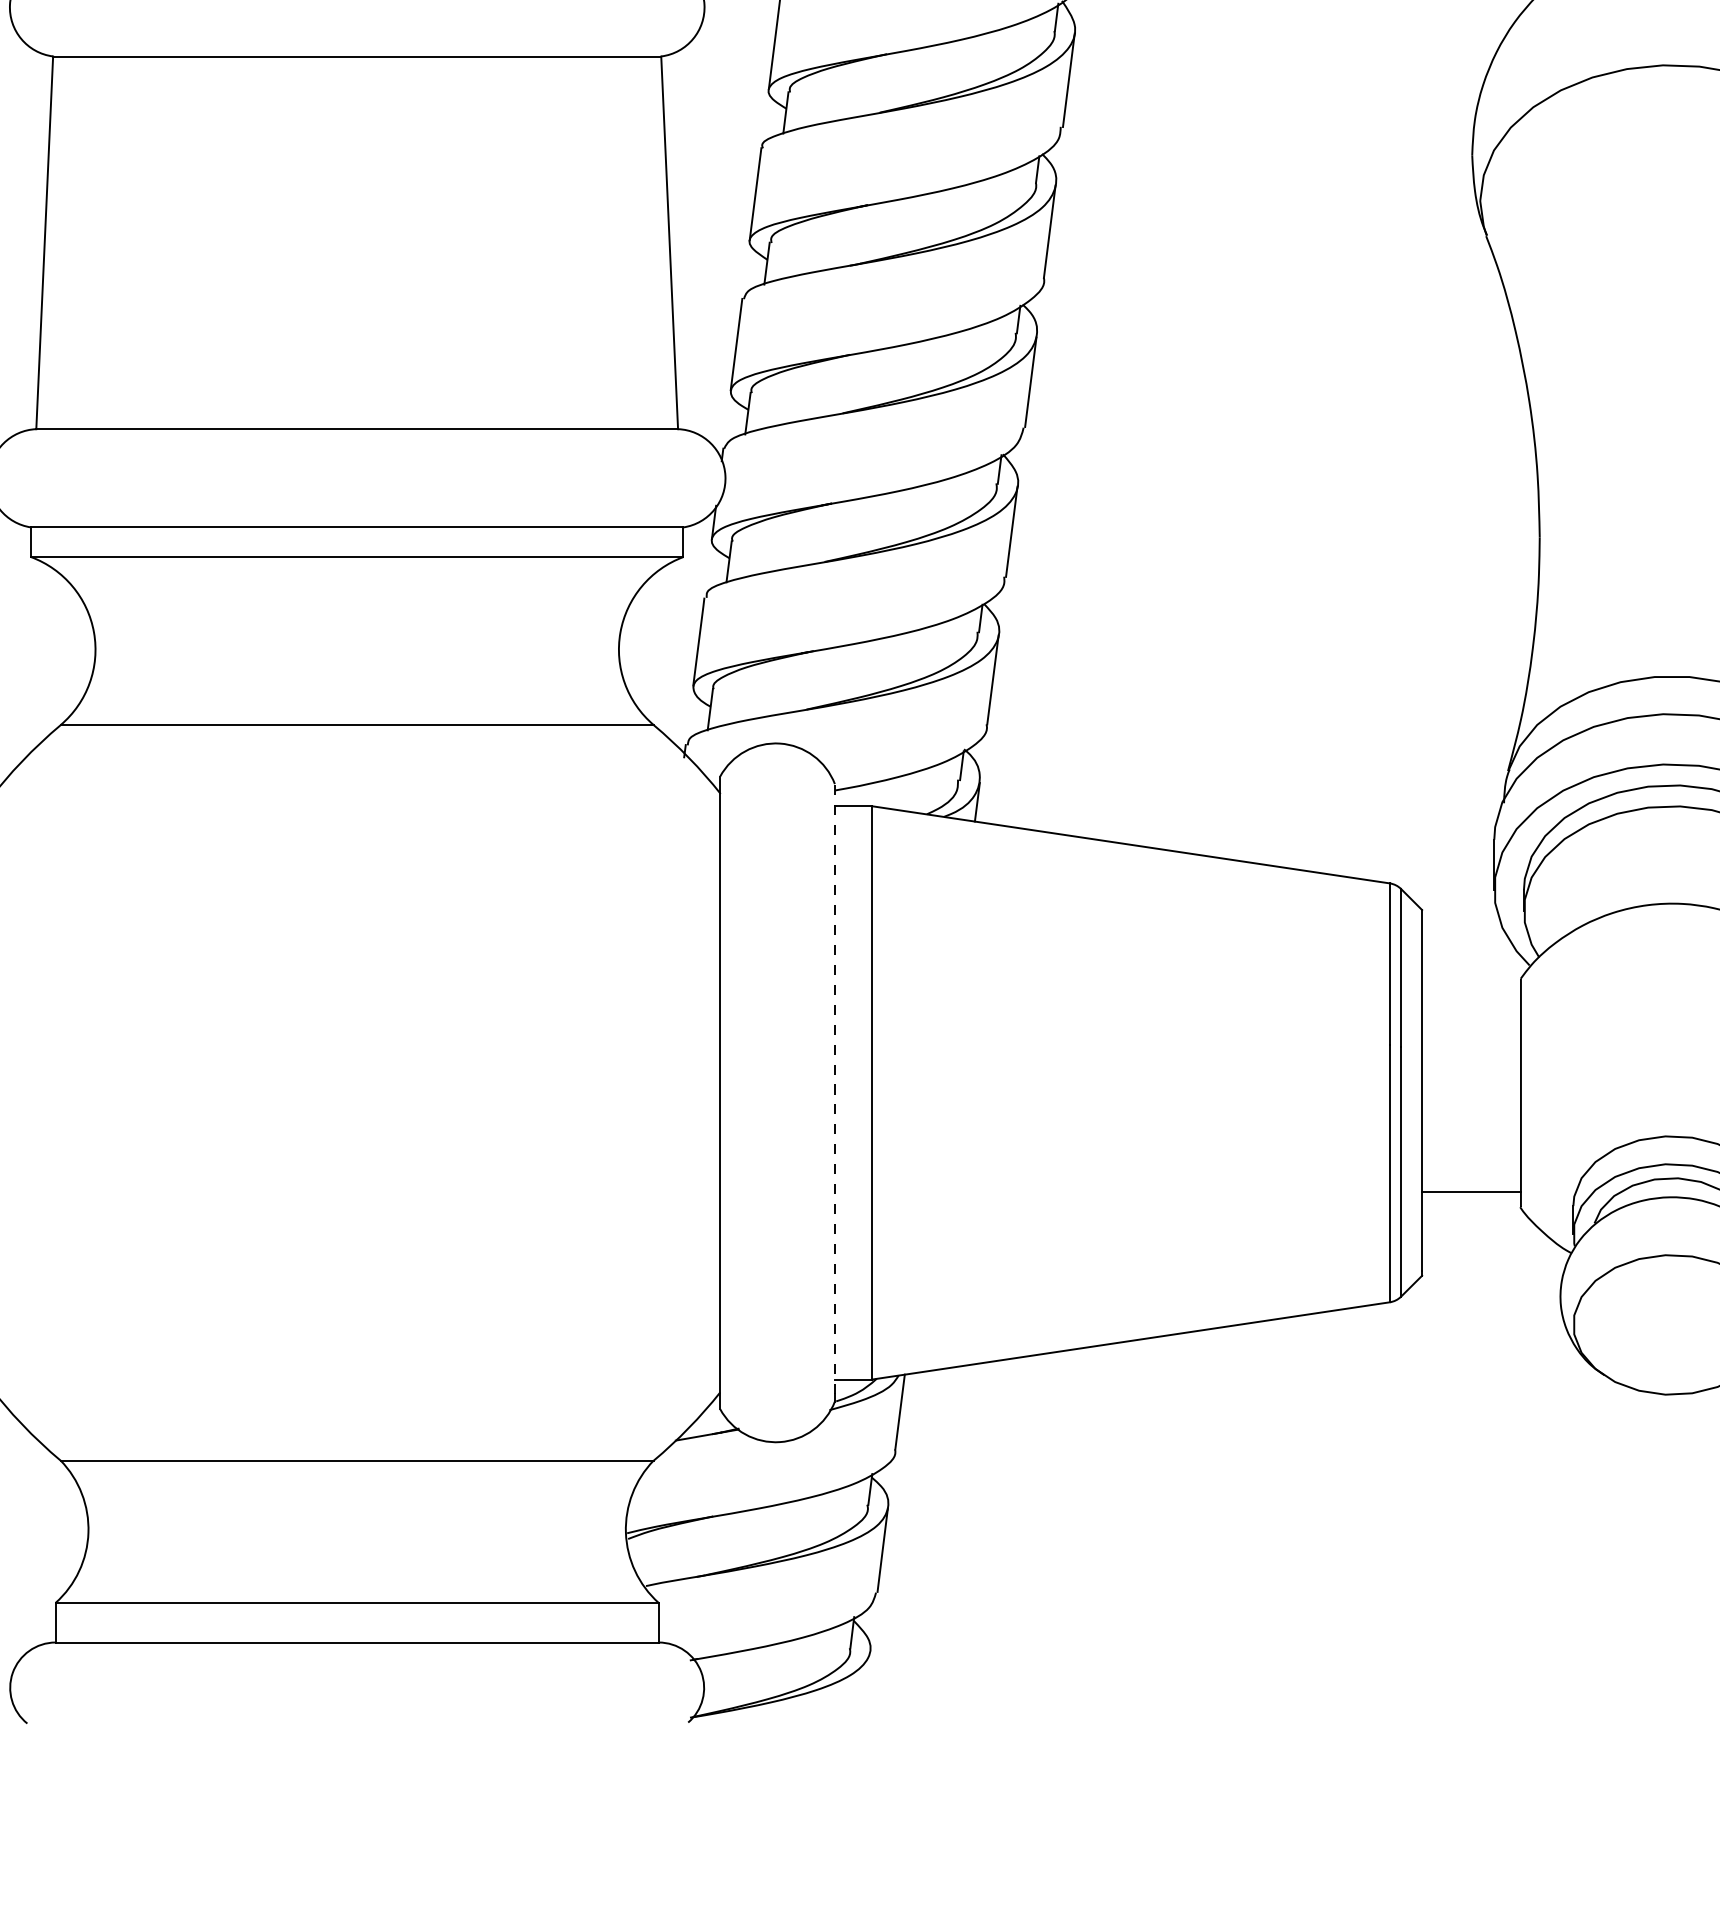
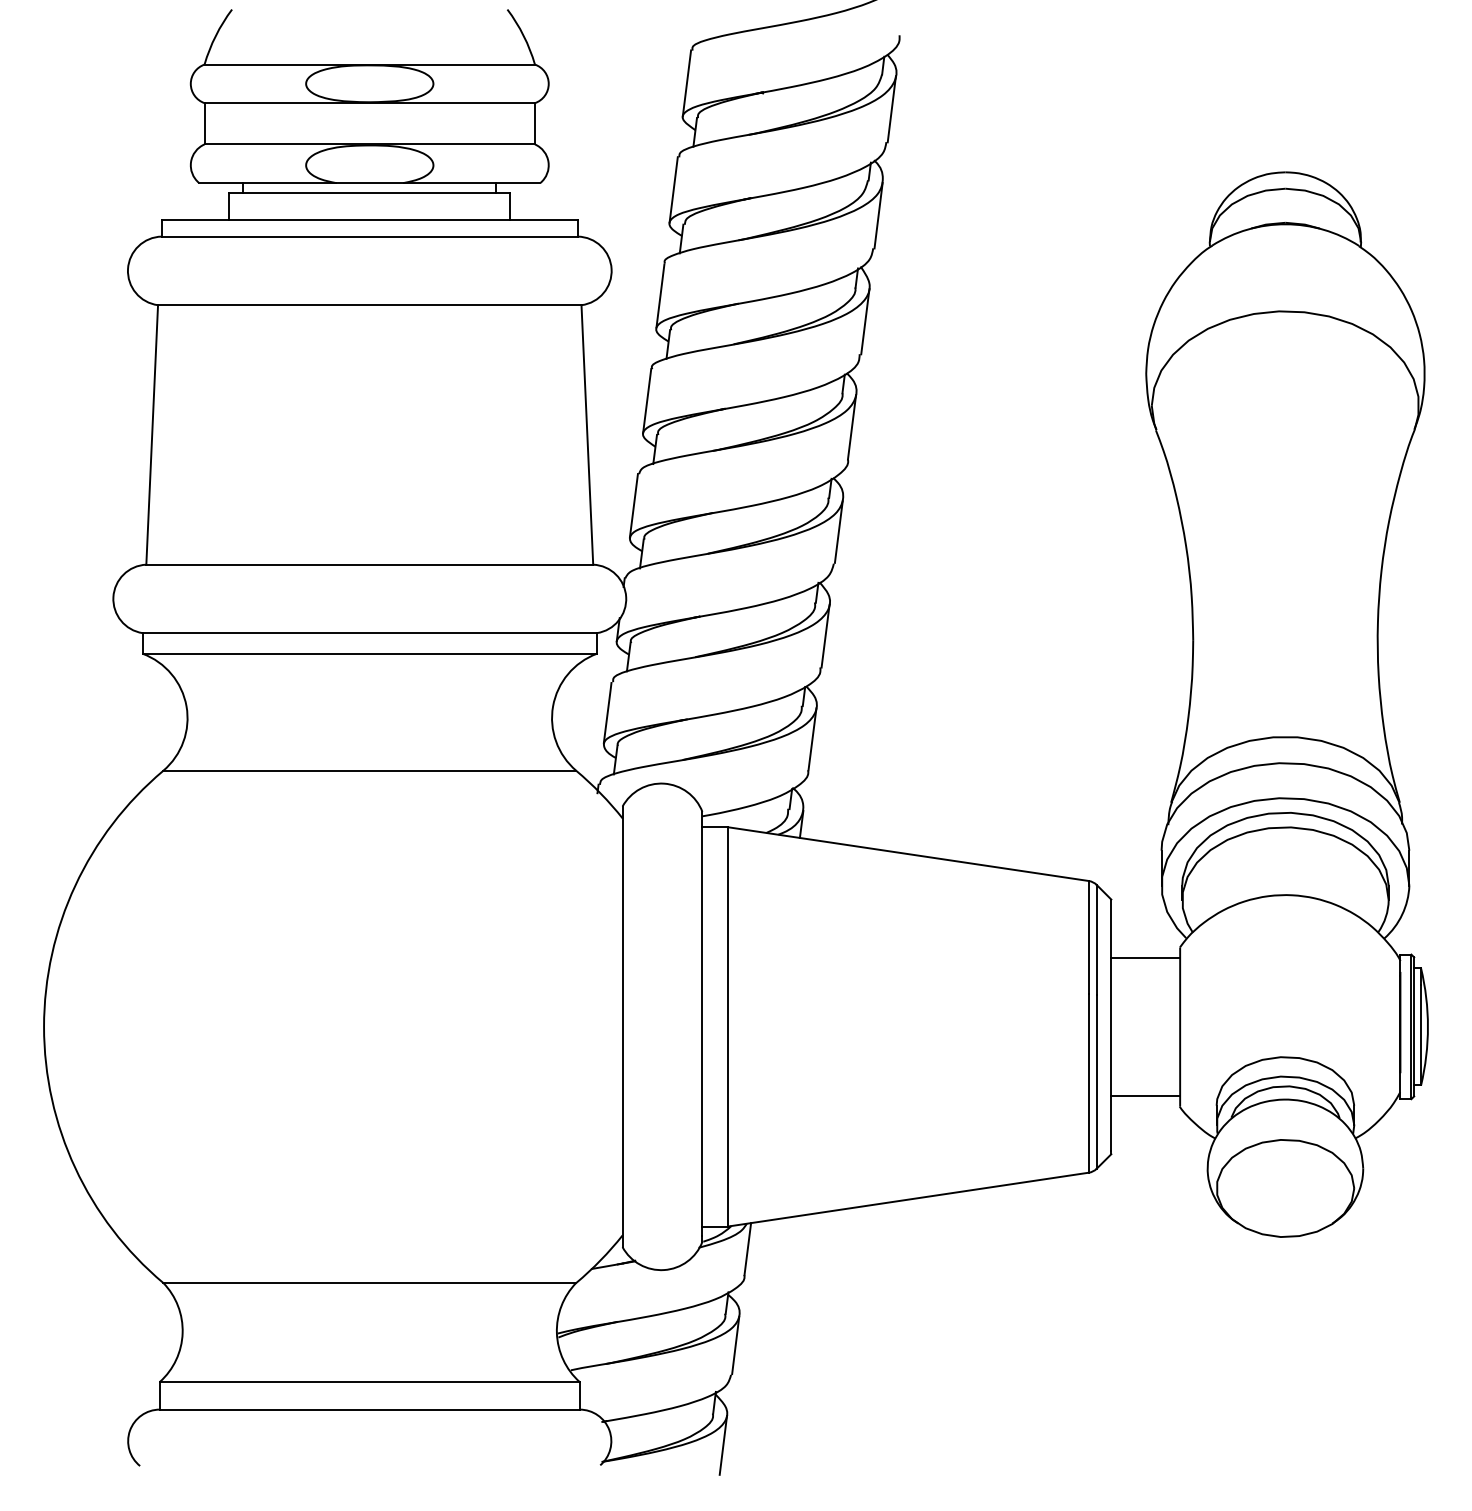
line: (1471, 994) -> (1145, 958), added
line: (835, 1088) -> (702, 1023), dashed -> solid
line: (865, 1694) -> (723, 1445), added

